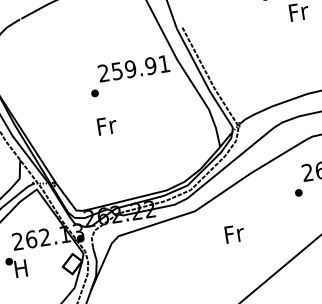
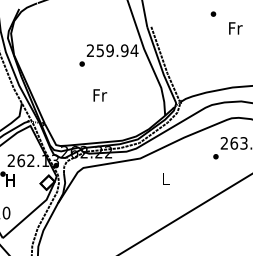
text: (164, 63) -> (134, 50), 259.91 -> 259.94
text: (107, 125) -> (100, 95), moved
text: (233, 233) -> (165, 178), Fr -> L

